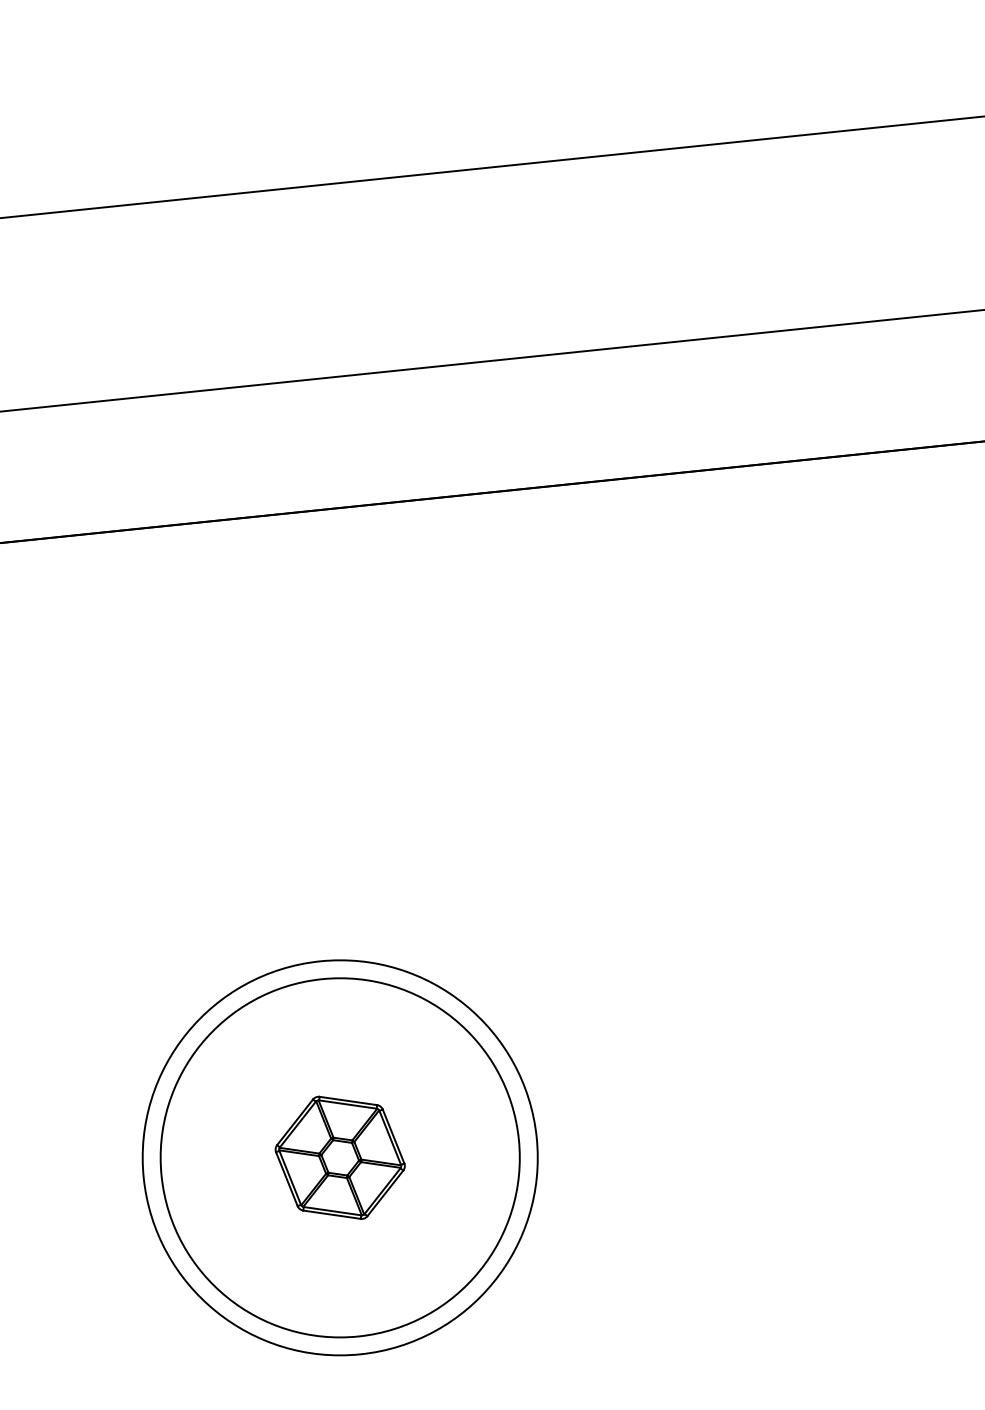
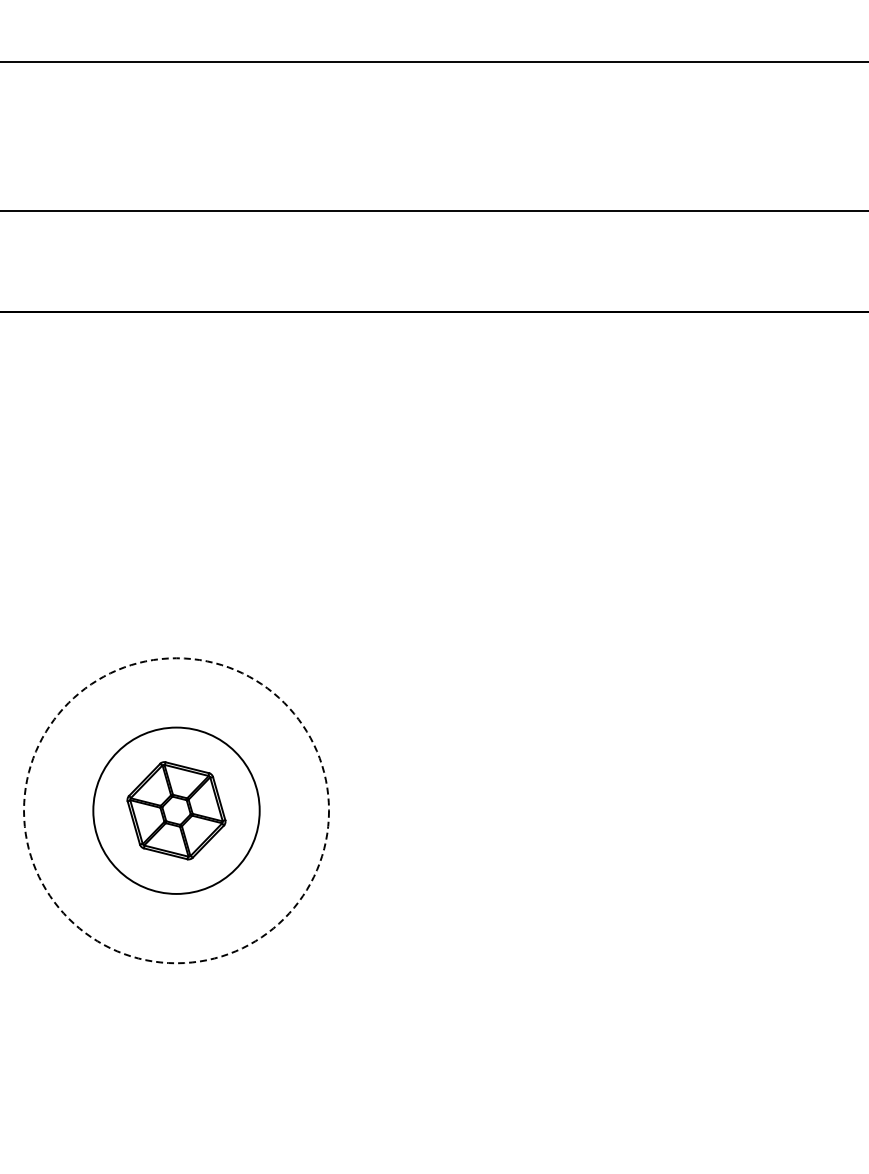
circle: (340, 1157) -> (176, 810), size x0.6
circle: (340, 1157) -> (176, 810), solid -> dashed

